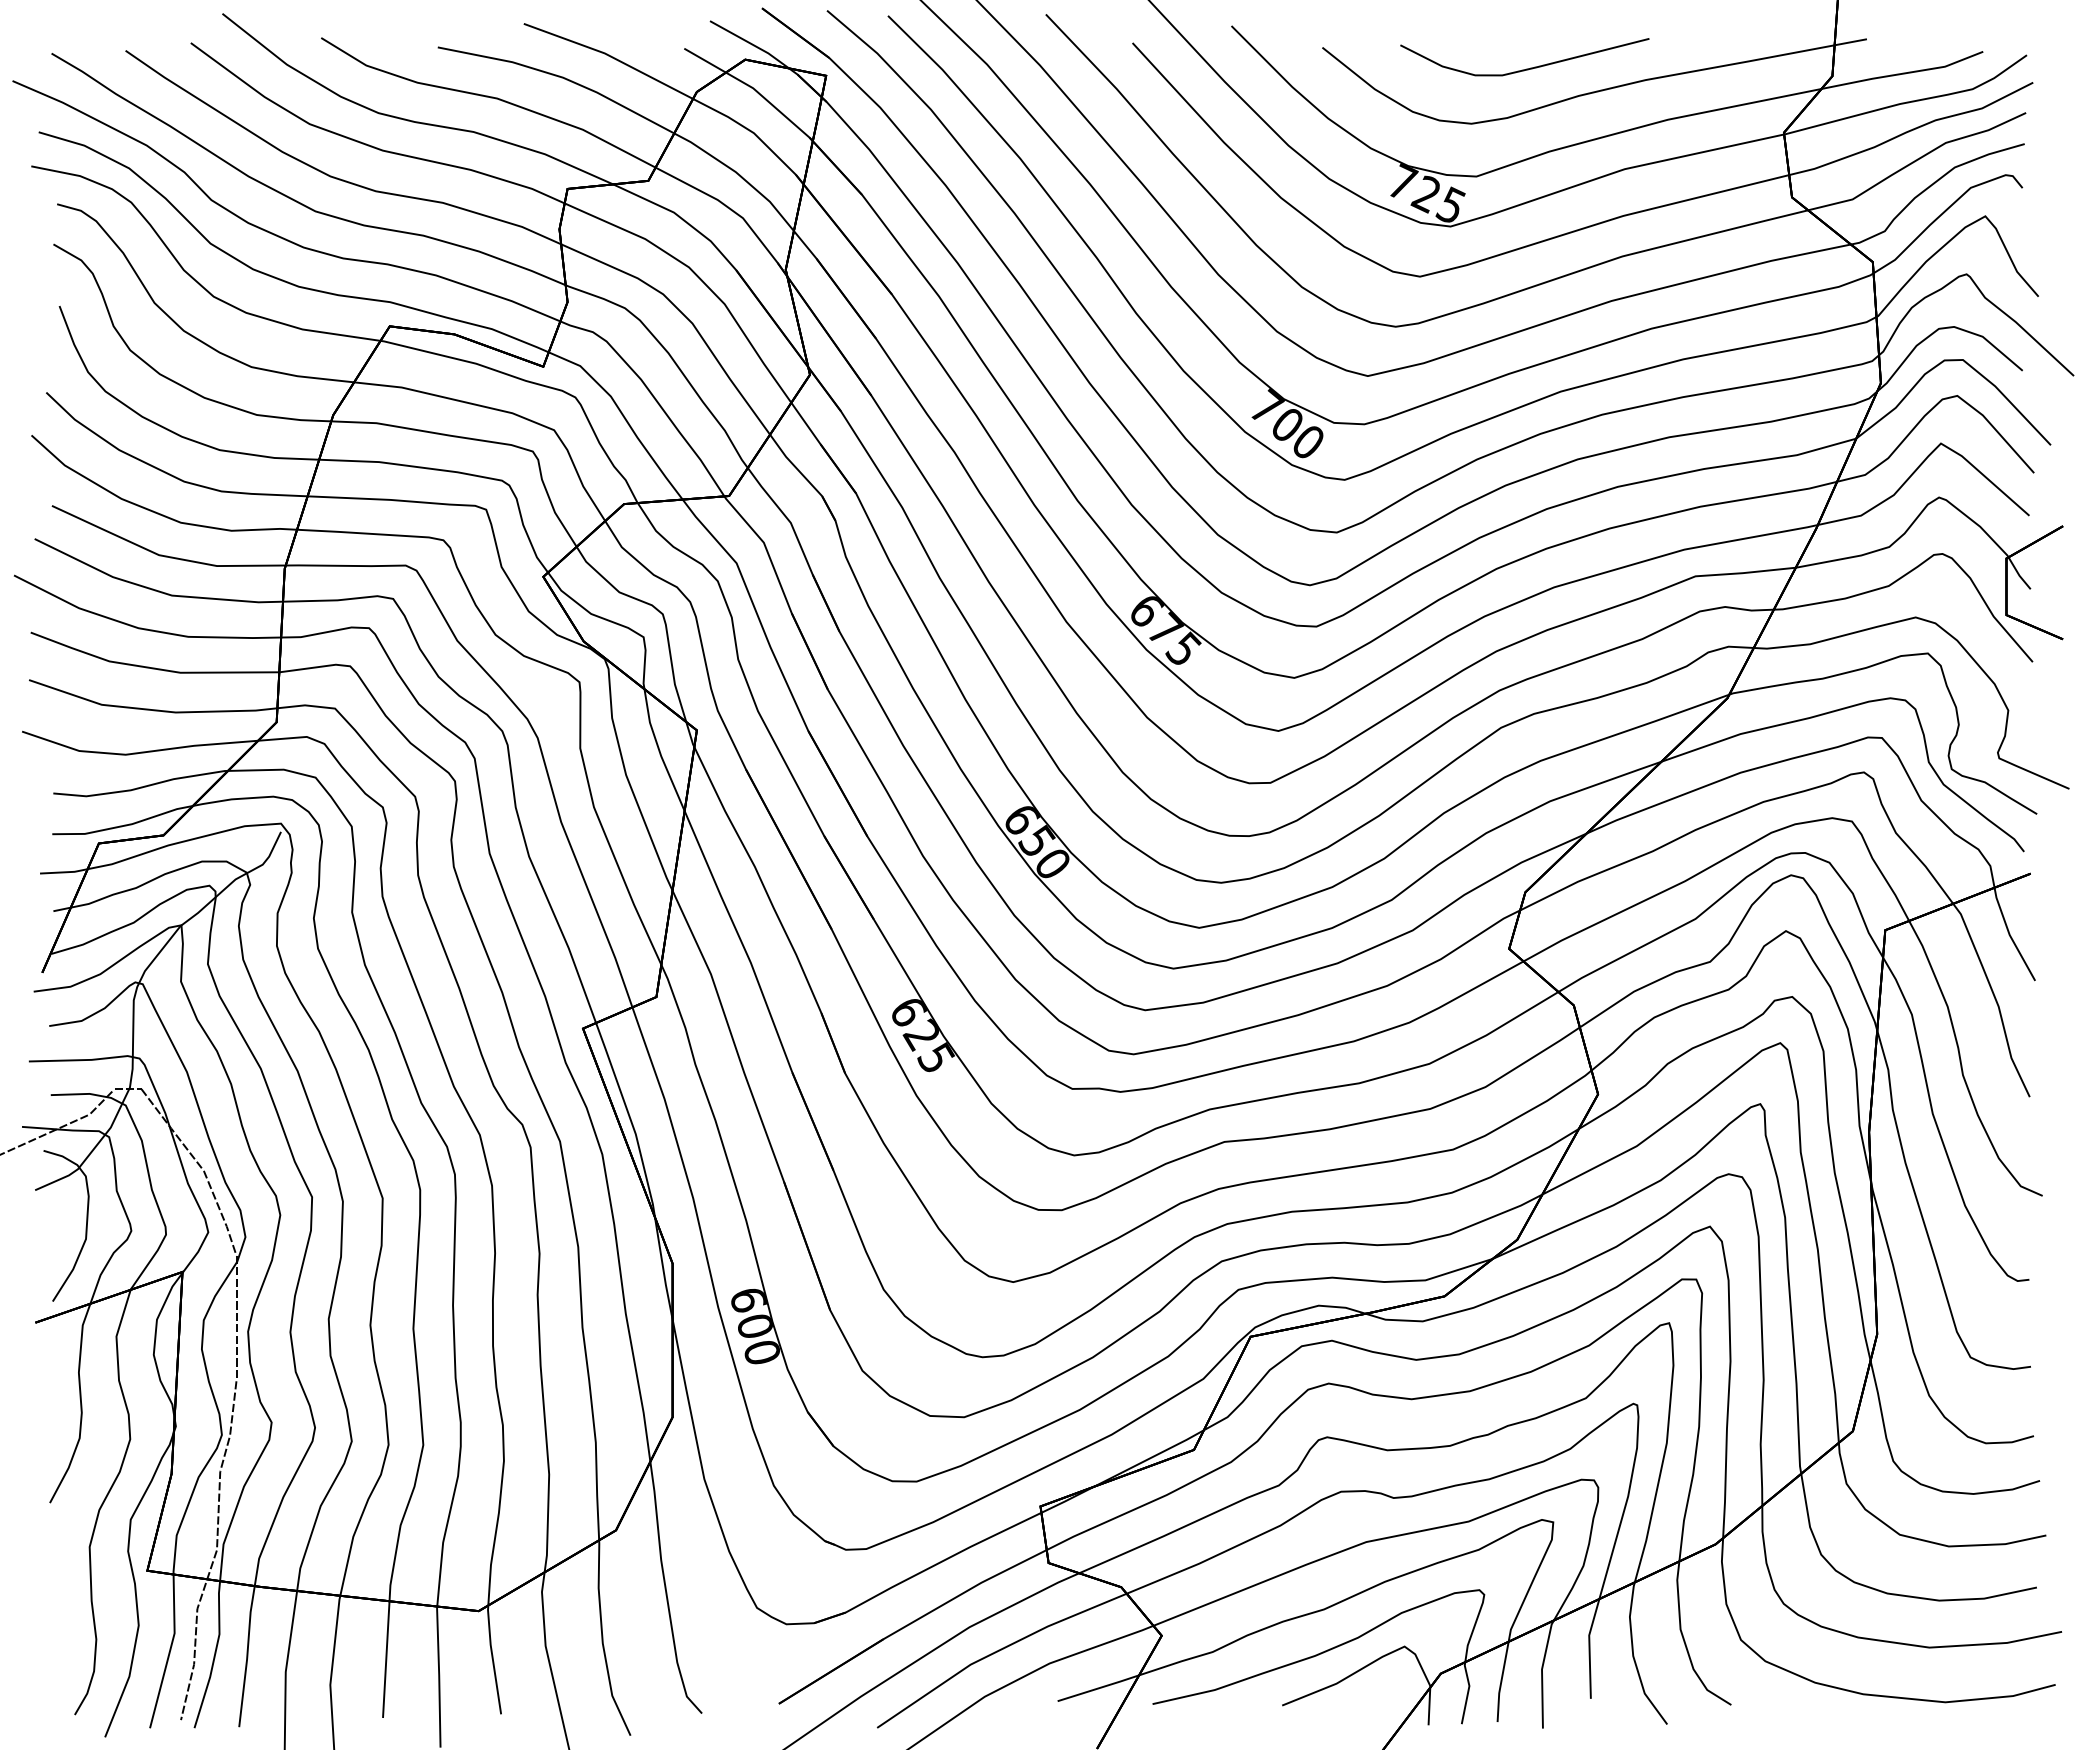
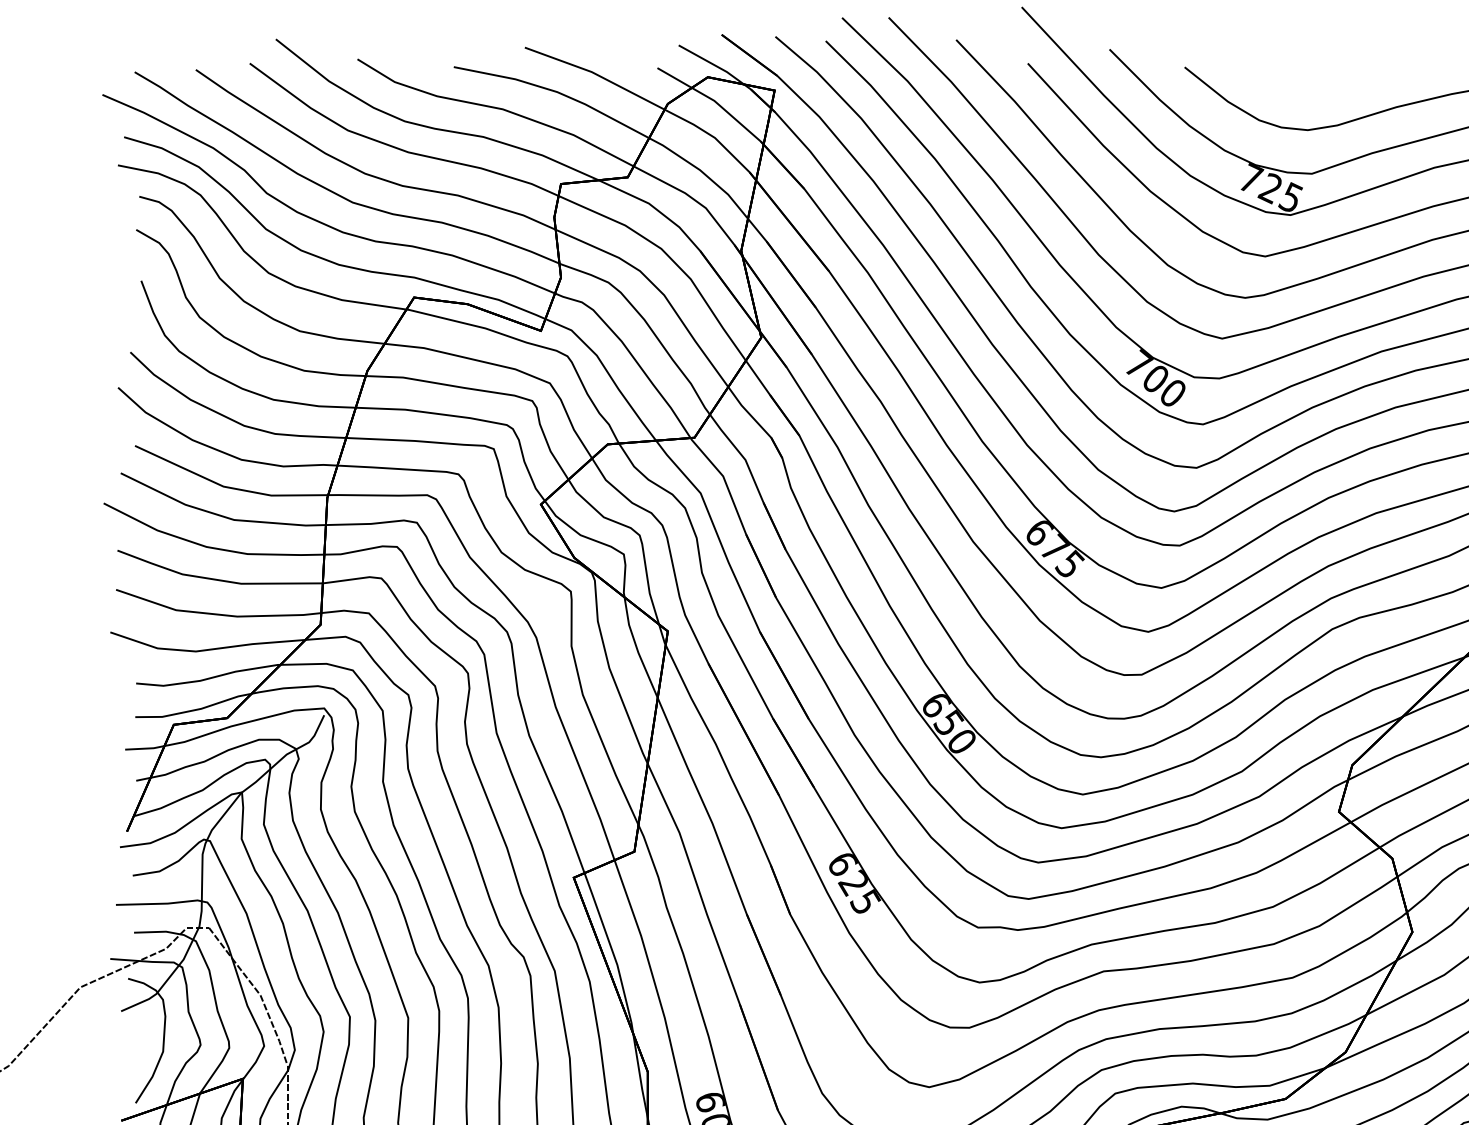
curve: (1526, 68) -> (1353, 84), removed

